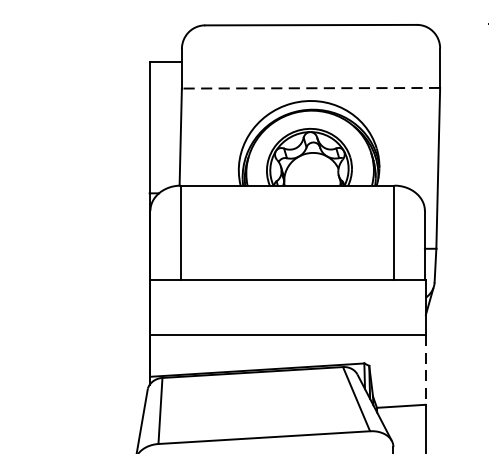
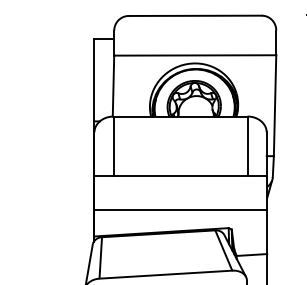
line: (309, 88) -> (194, 55), dashed -> solid
line: (426, 370) -> (267, 232), dashed -> solid

